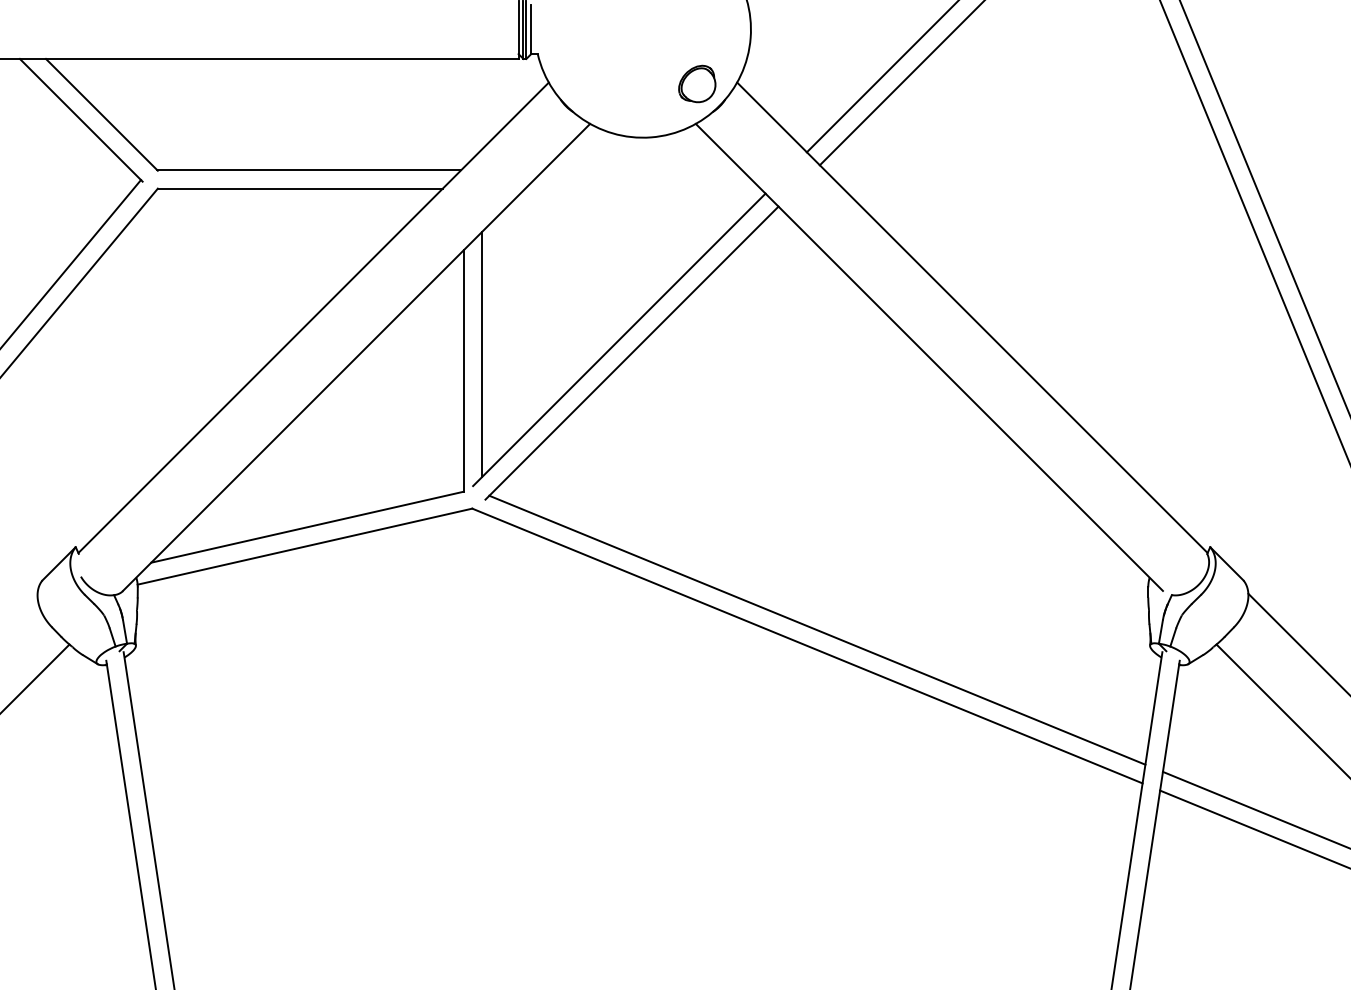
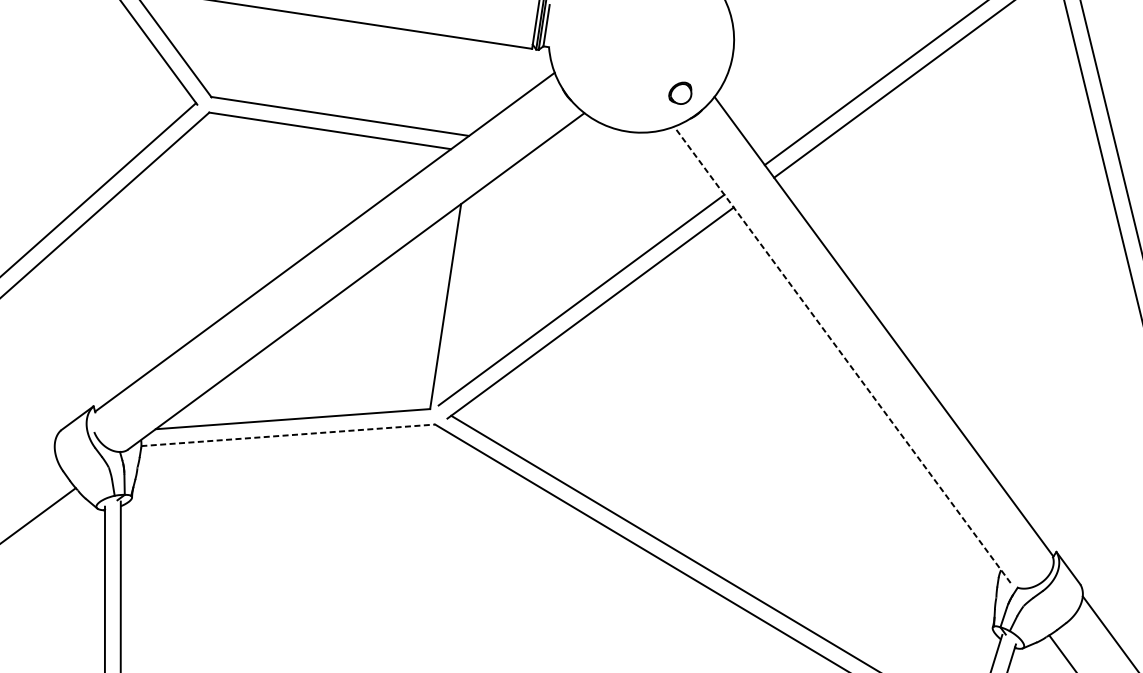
part: (697, 83) -> (680, 92), size x0.7
line: (482, 353) -> (463, 294), removed
line: (929, 357) -> (842, 354), solid -> dashed
line: (304, 546) -> (287, 435), solid -> dashed

